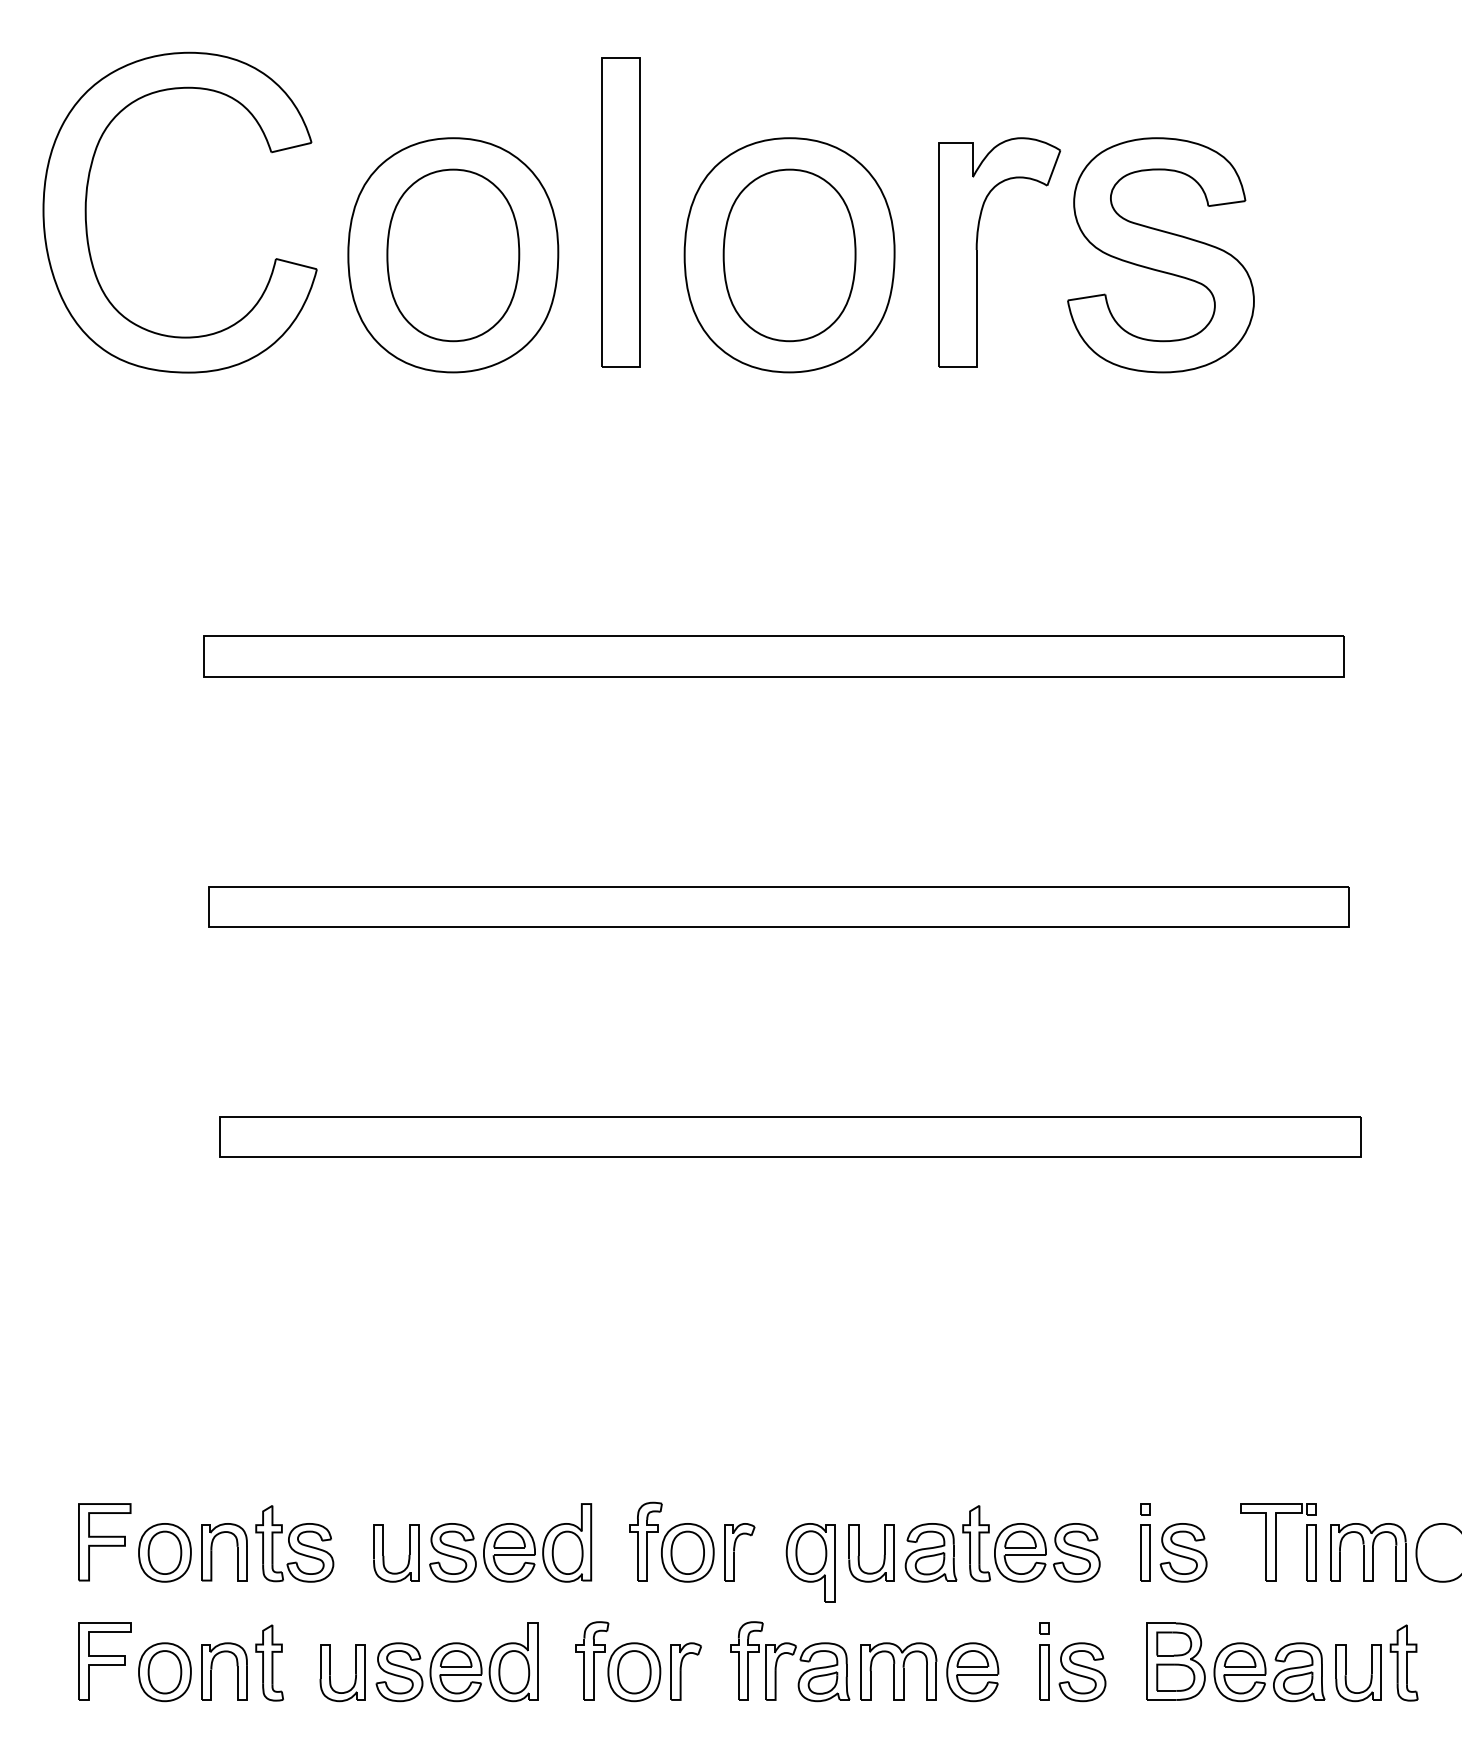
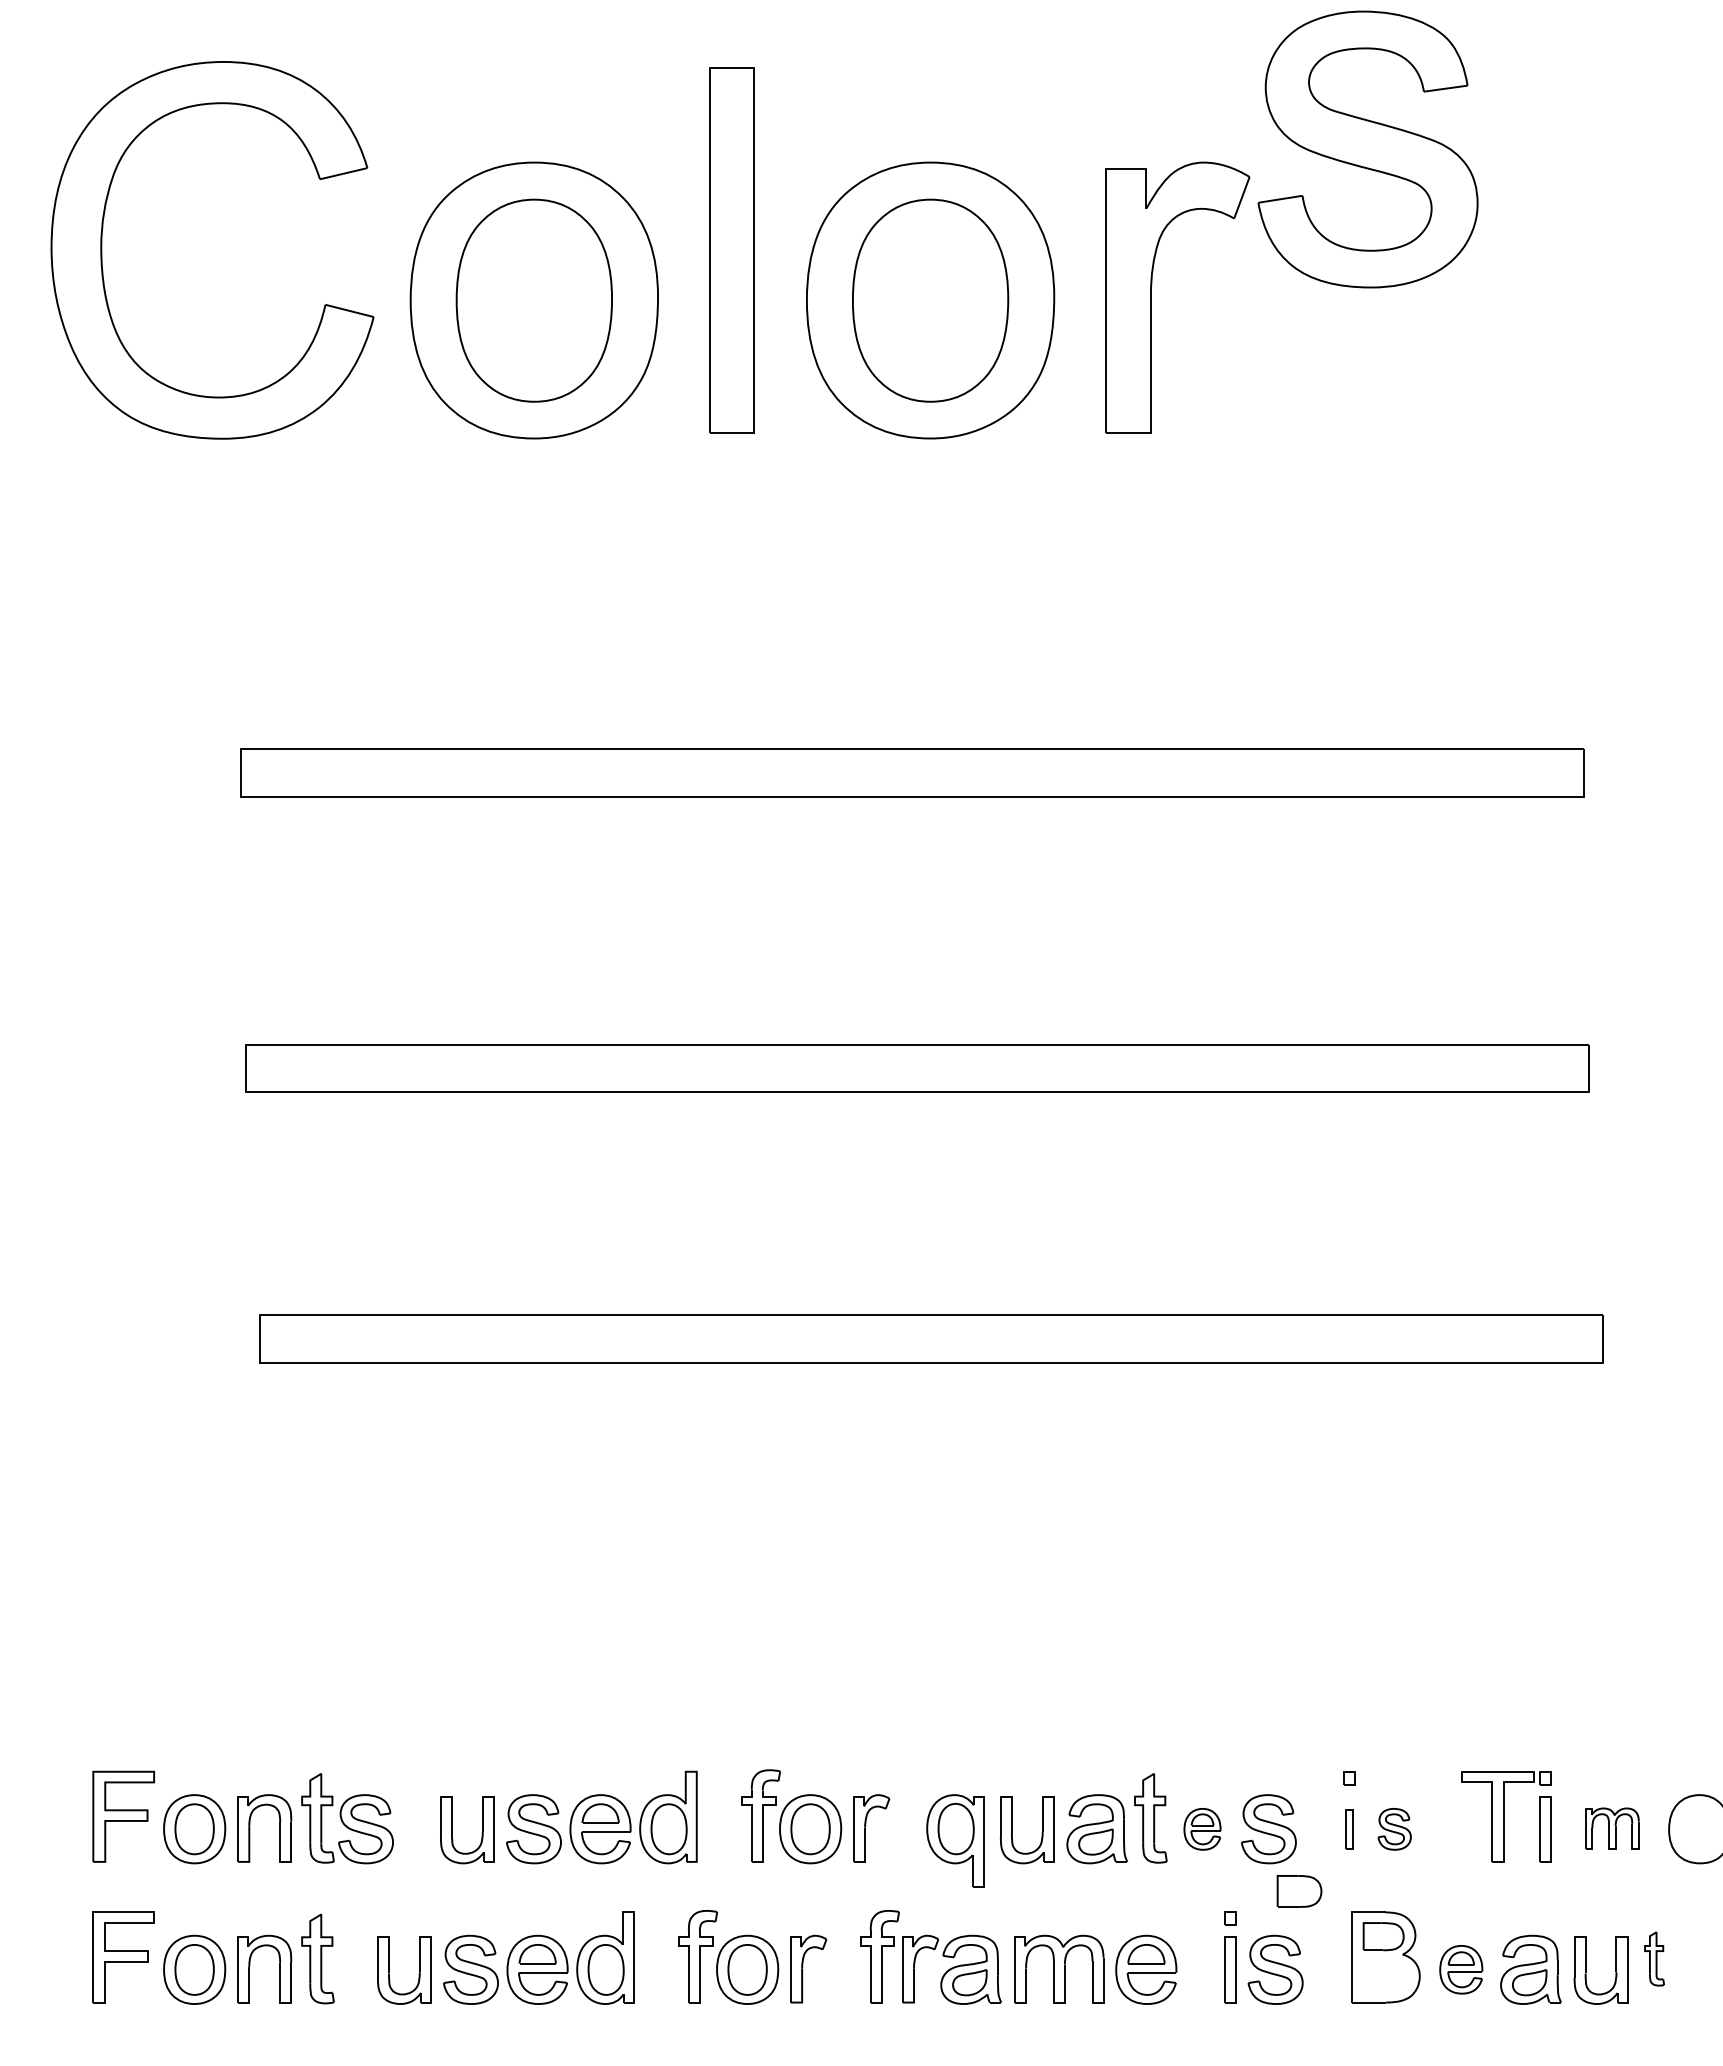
part: (1160, 255) -> (1367, 149), moved
part: (1368, 1552) -> (1612, 1828), size x0.6
part: (1020, 1553) -> (1202, 1829), size x0.6
part: (1145, 1553) -> (1349, 1829), size x0.6
part: (1183, 1553) -> (1394, 1829), size x0.6
part: (1404, 1662) -> (1654, 1958), size x0.6
part: (1240, 1671) -> (1461, 1969), size x0.7
part: (1175, 1677) -> (1299, 1891), moved

